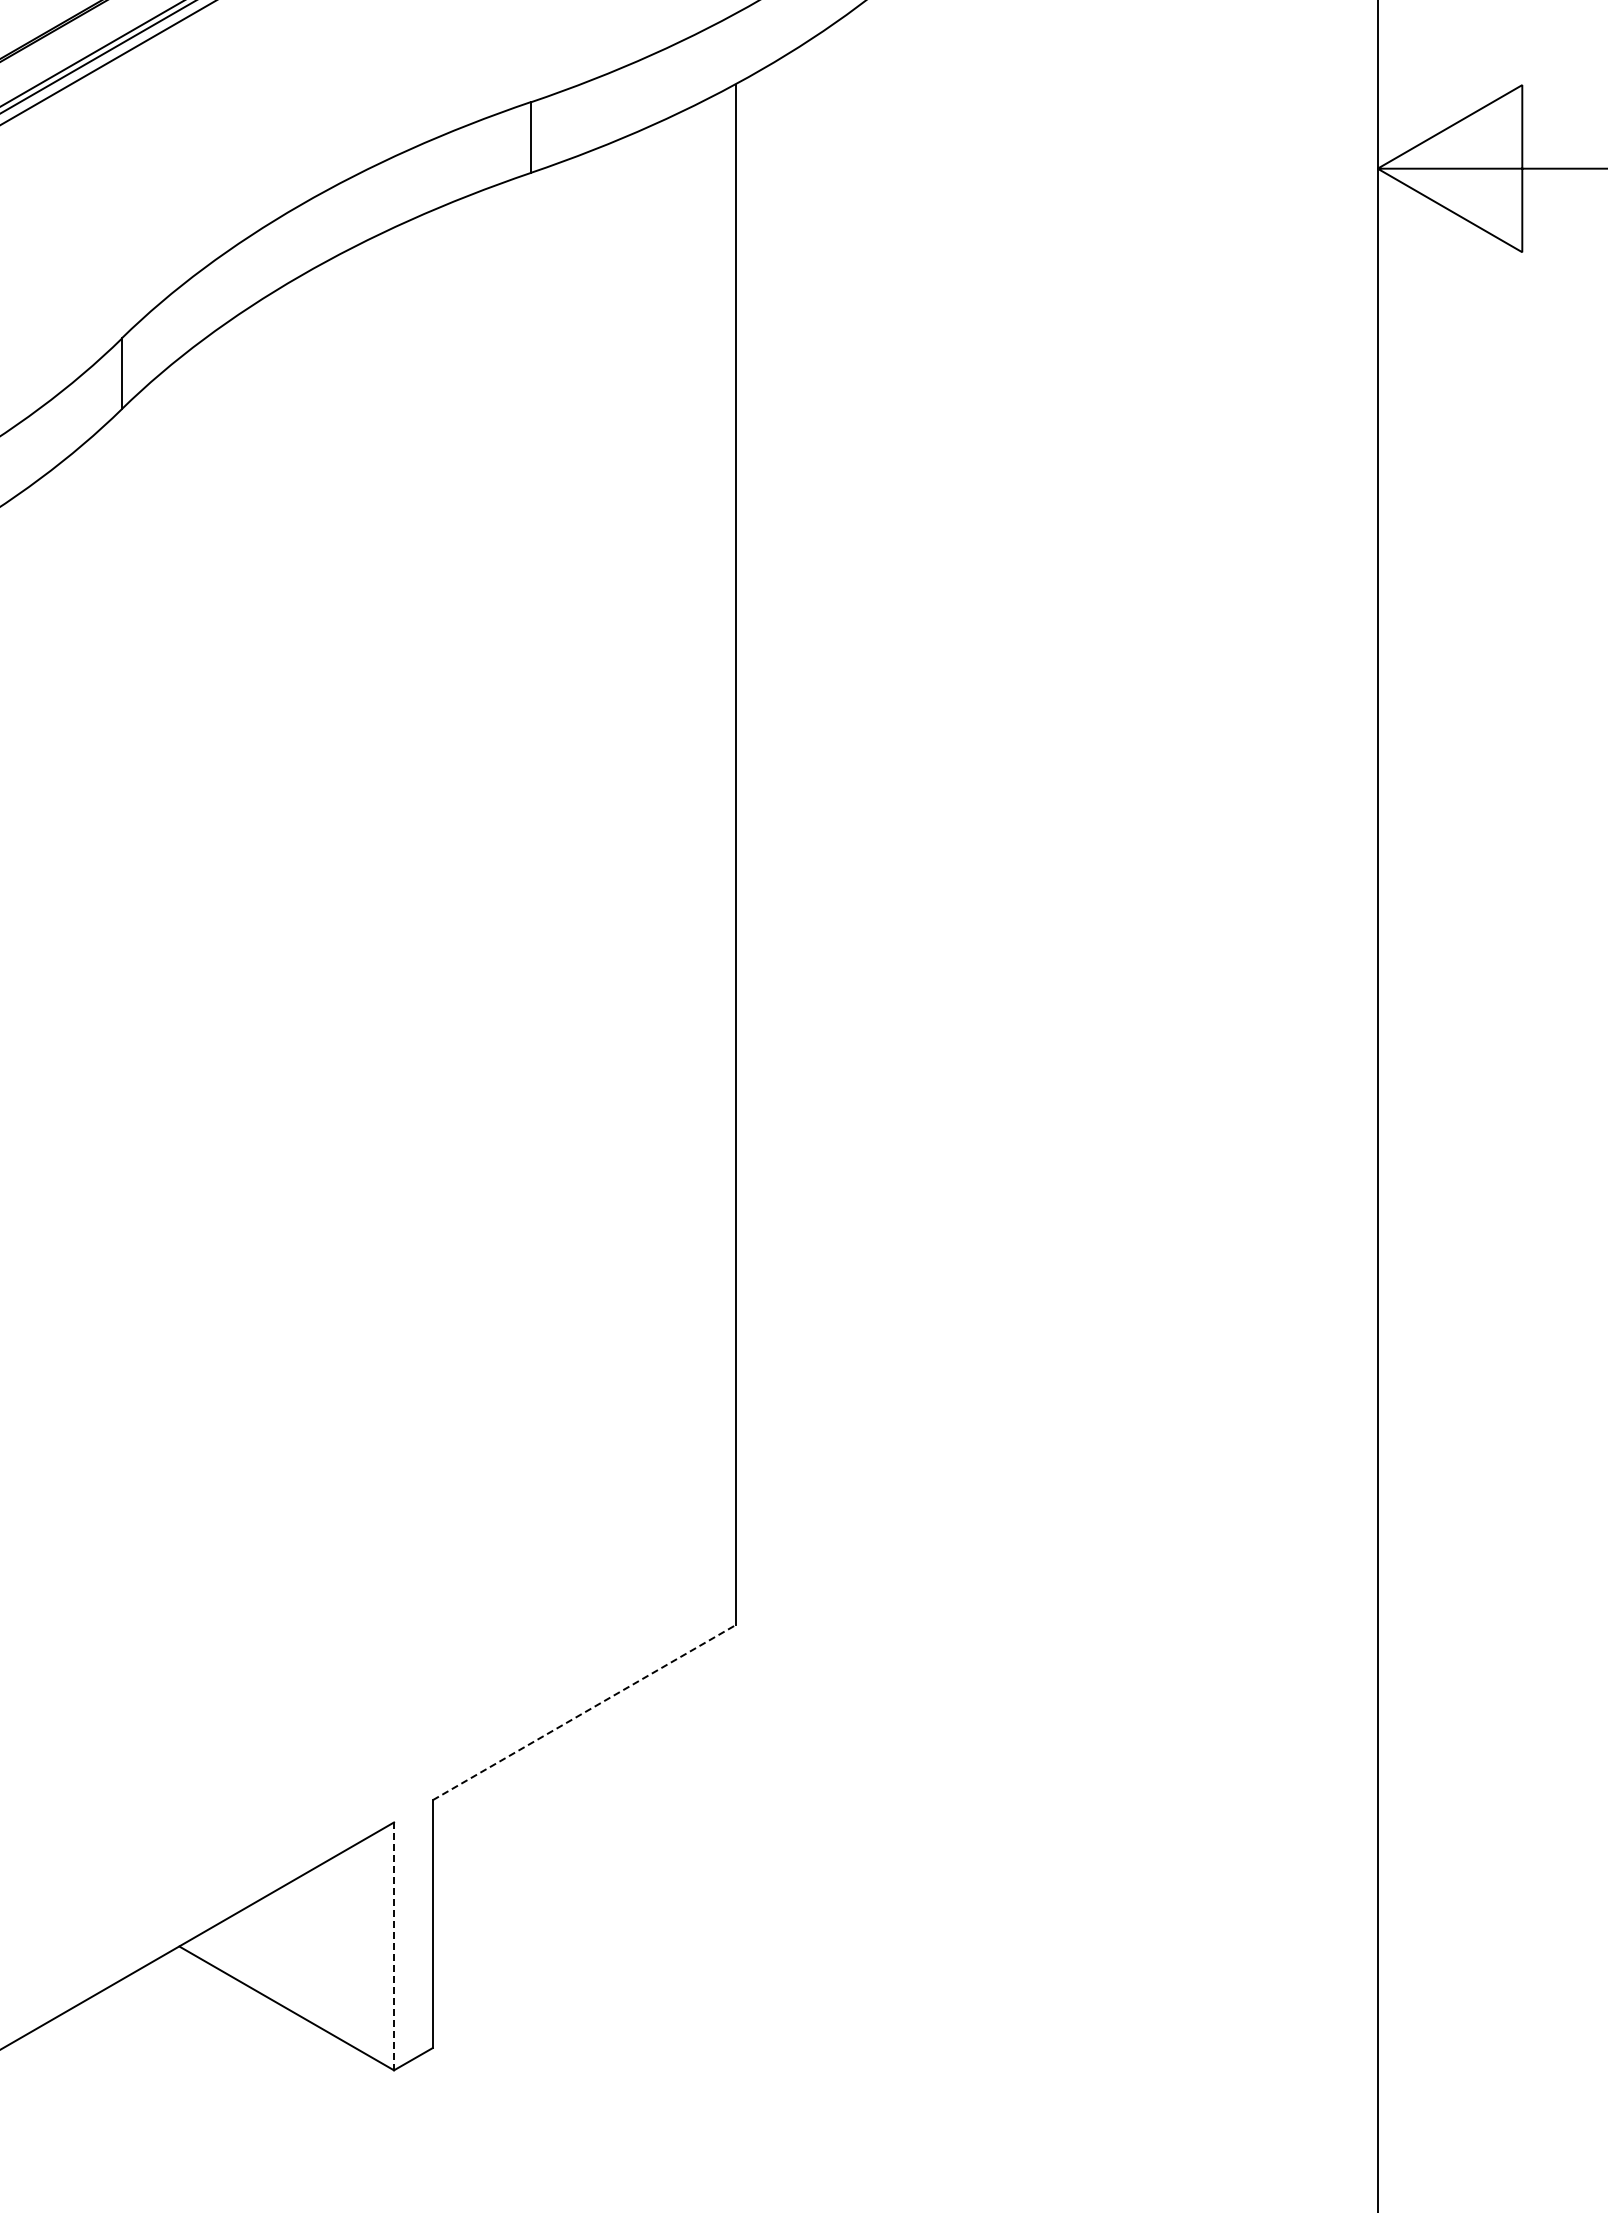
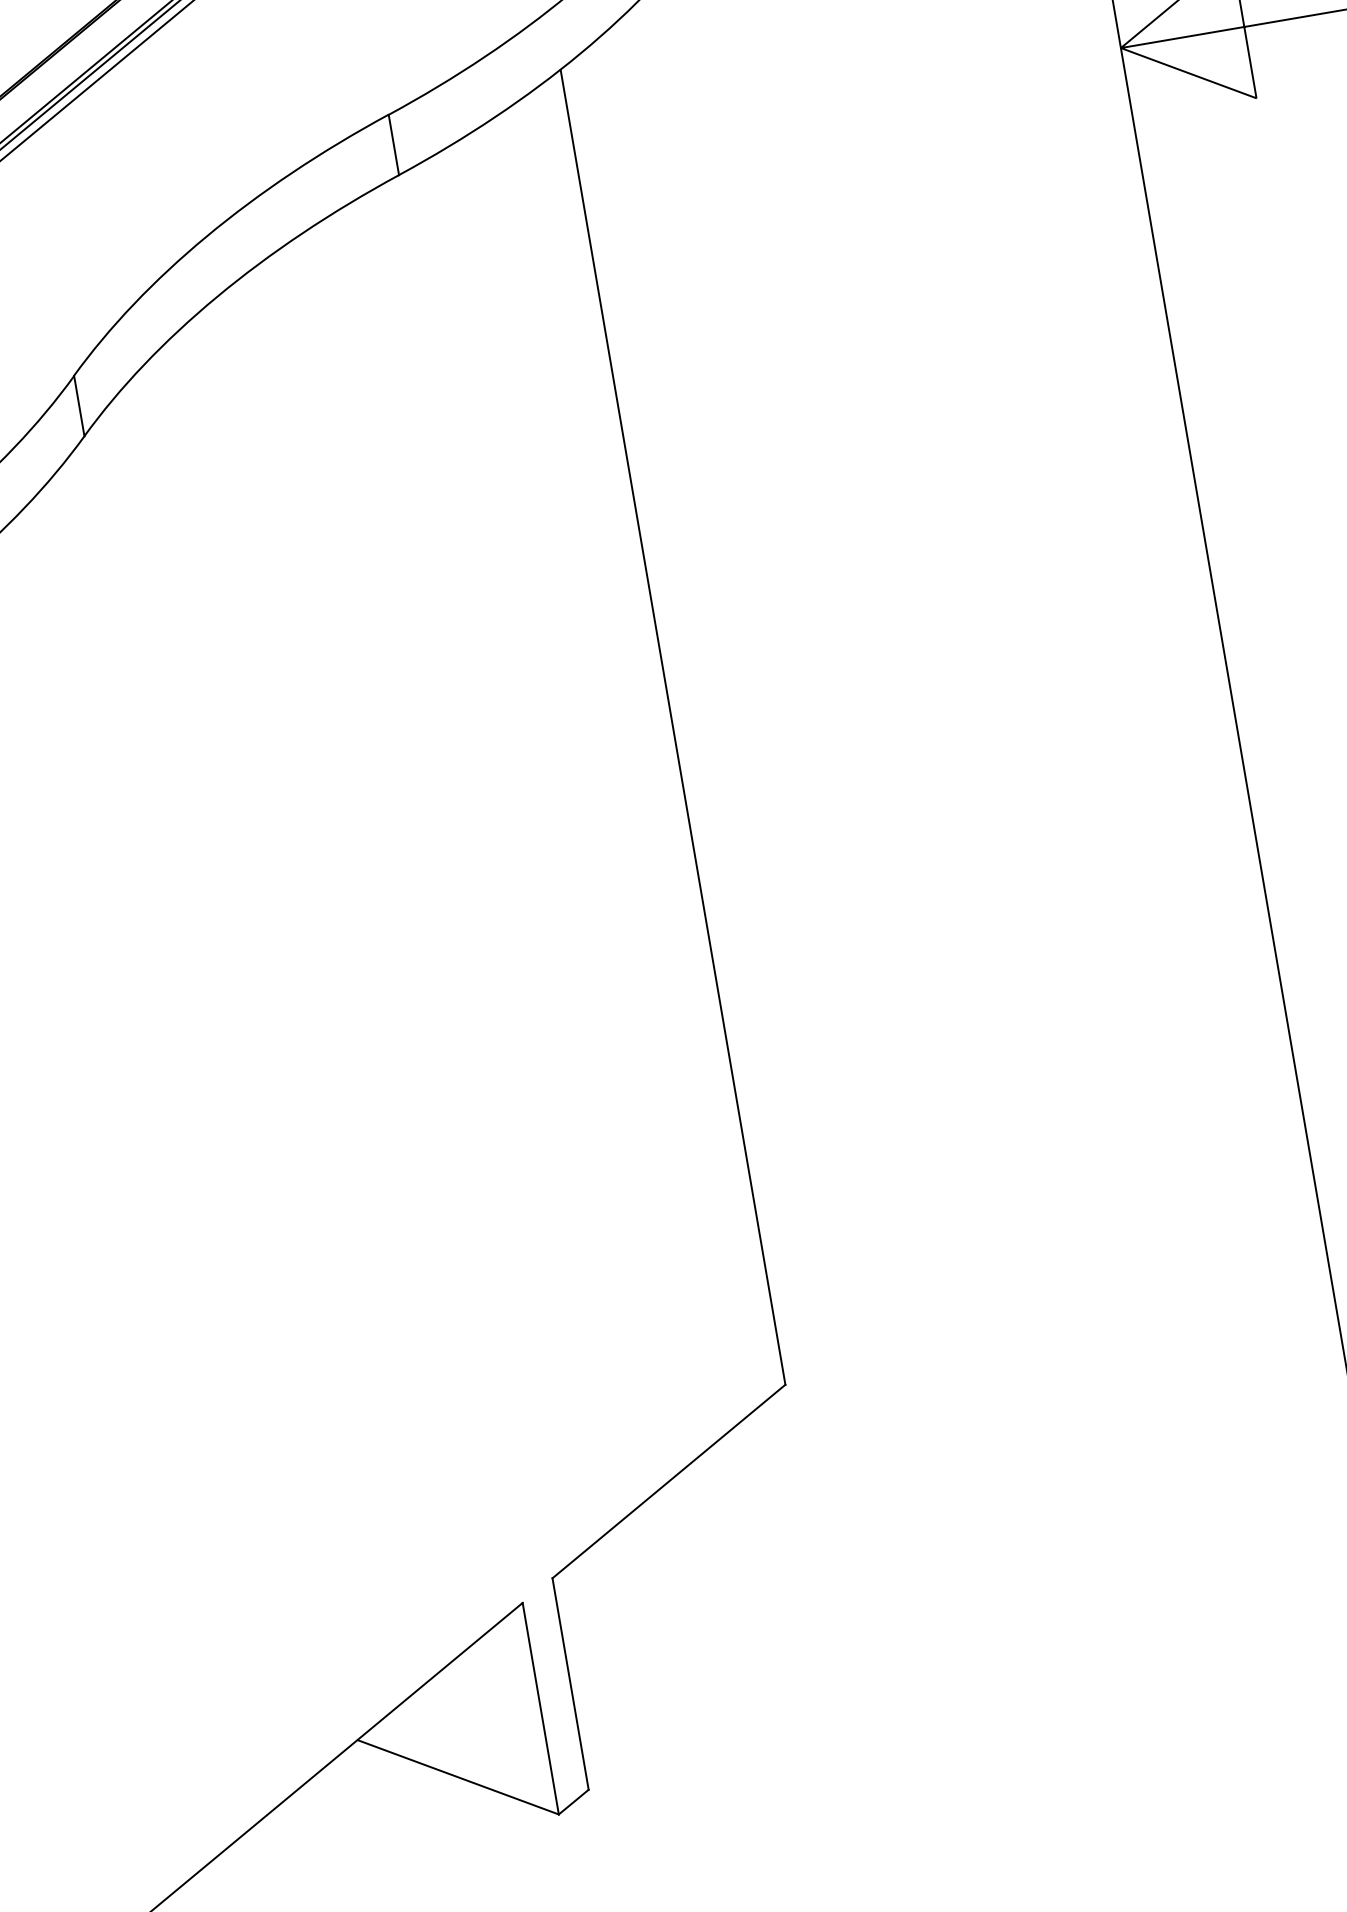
line: (584, 1712) -> (669, 1481), dashed -> solid
line: (394, 1946) -> (541, 1708), dashed -> solid

